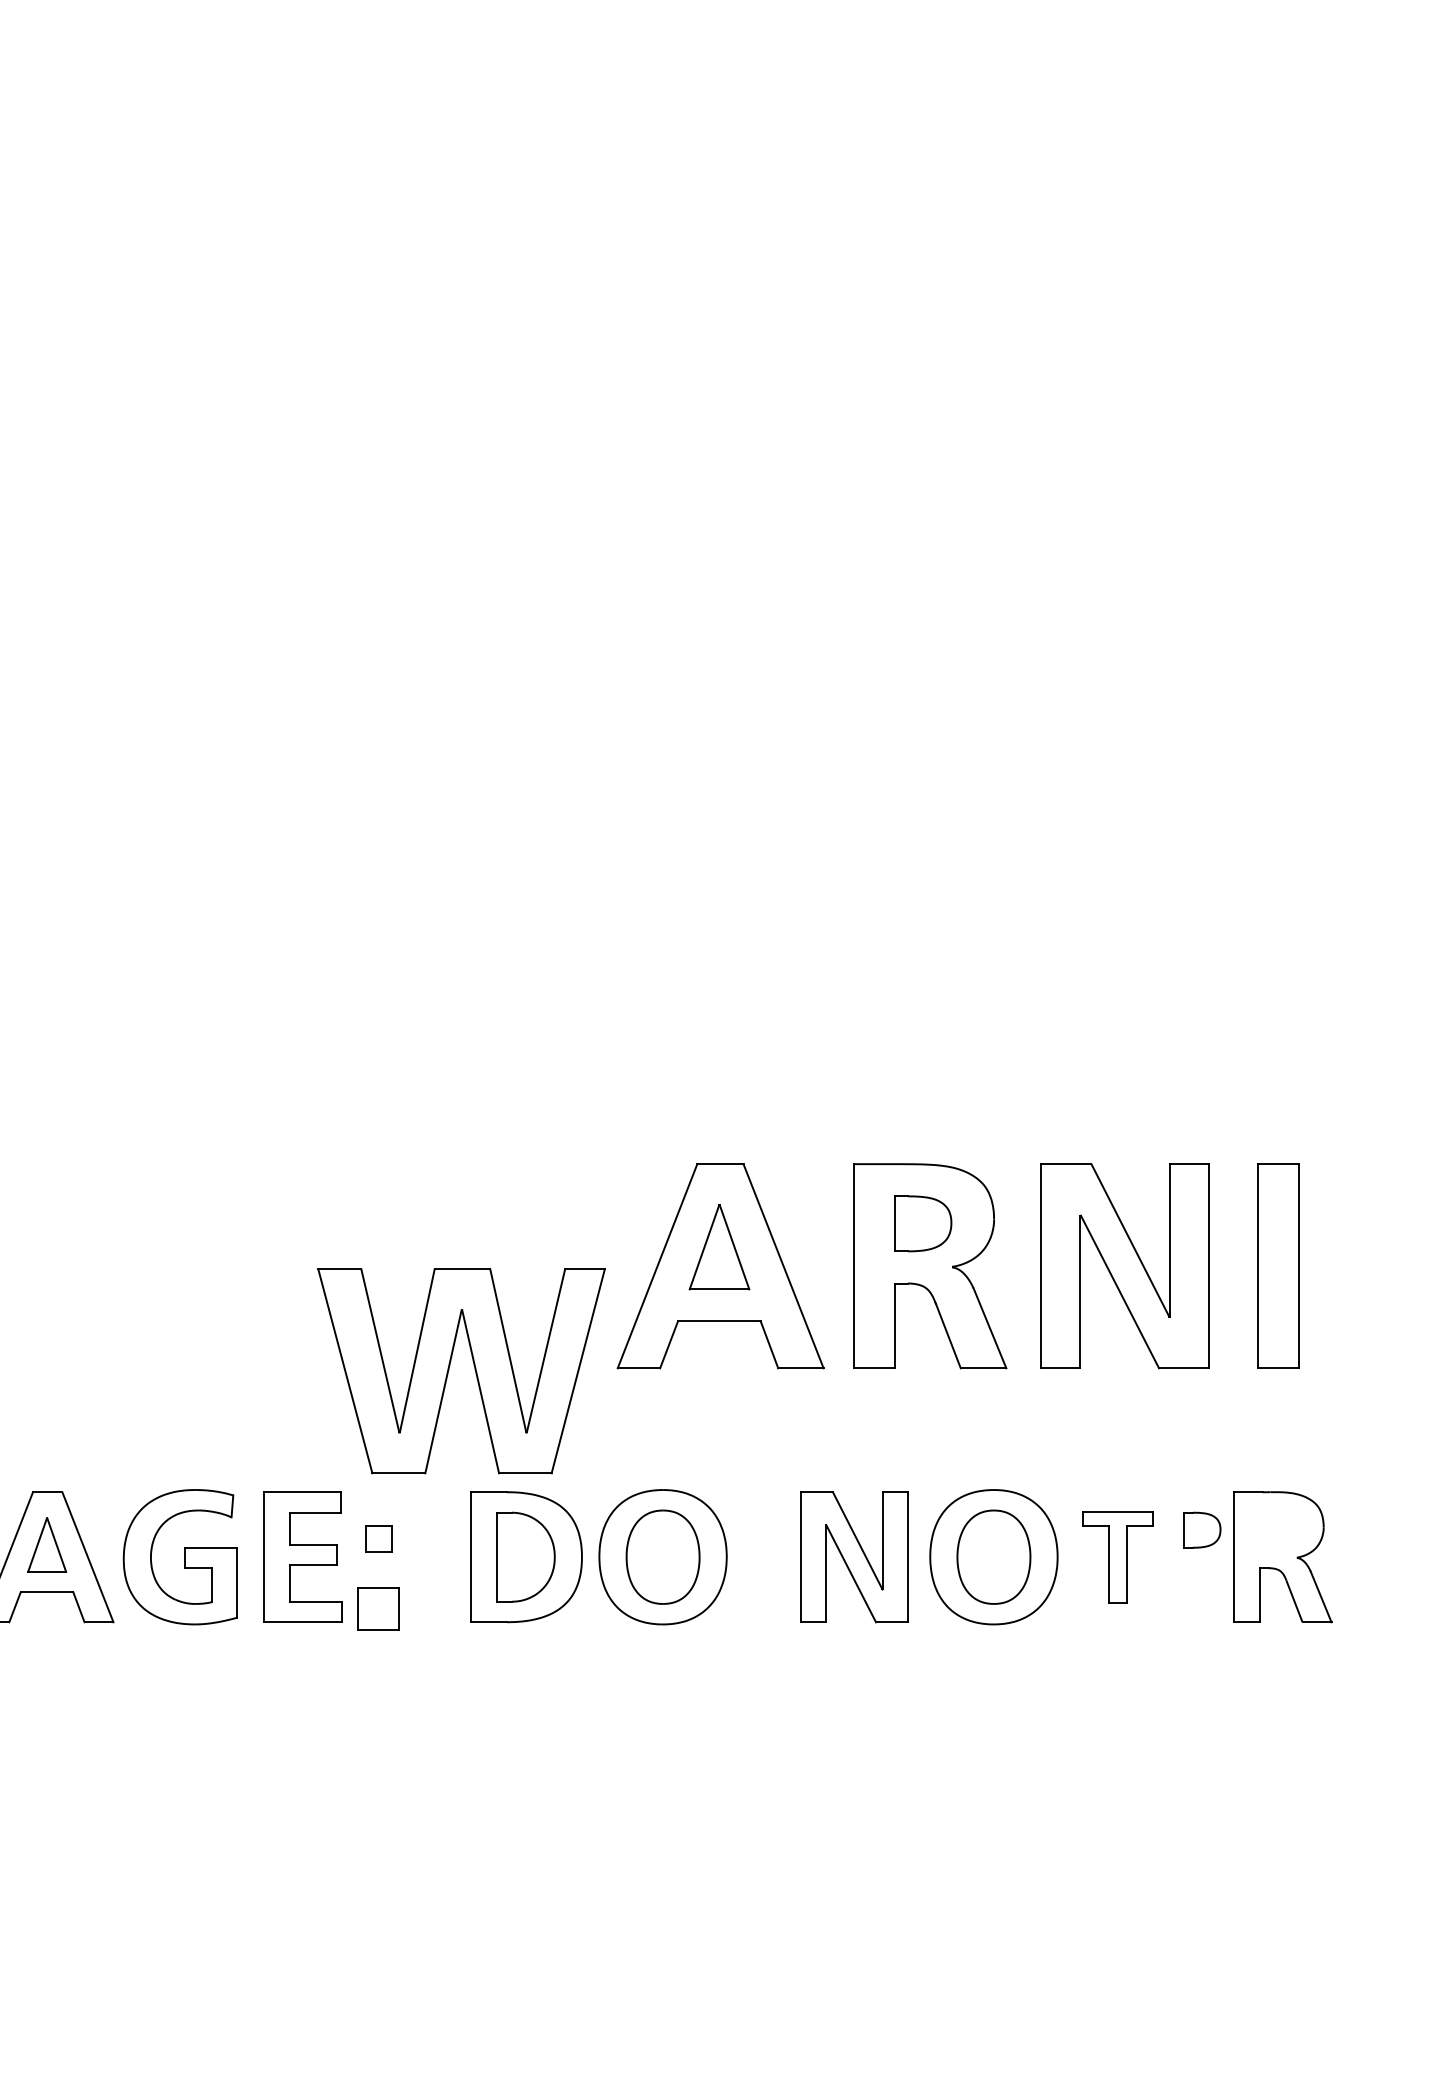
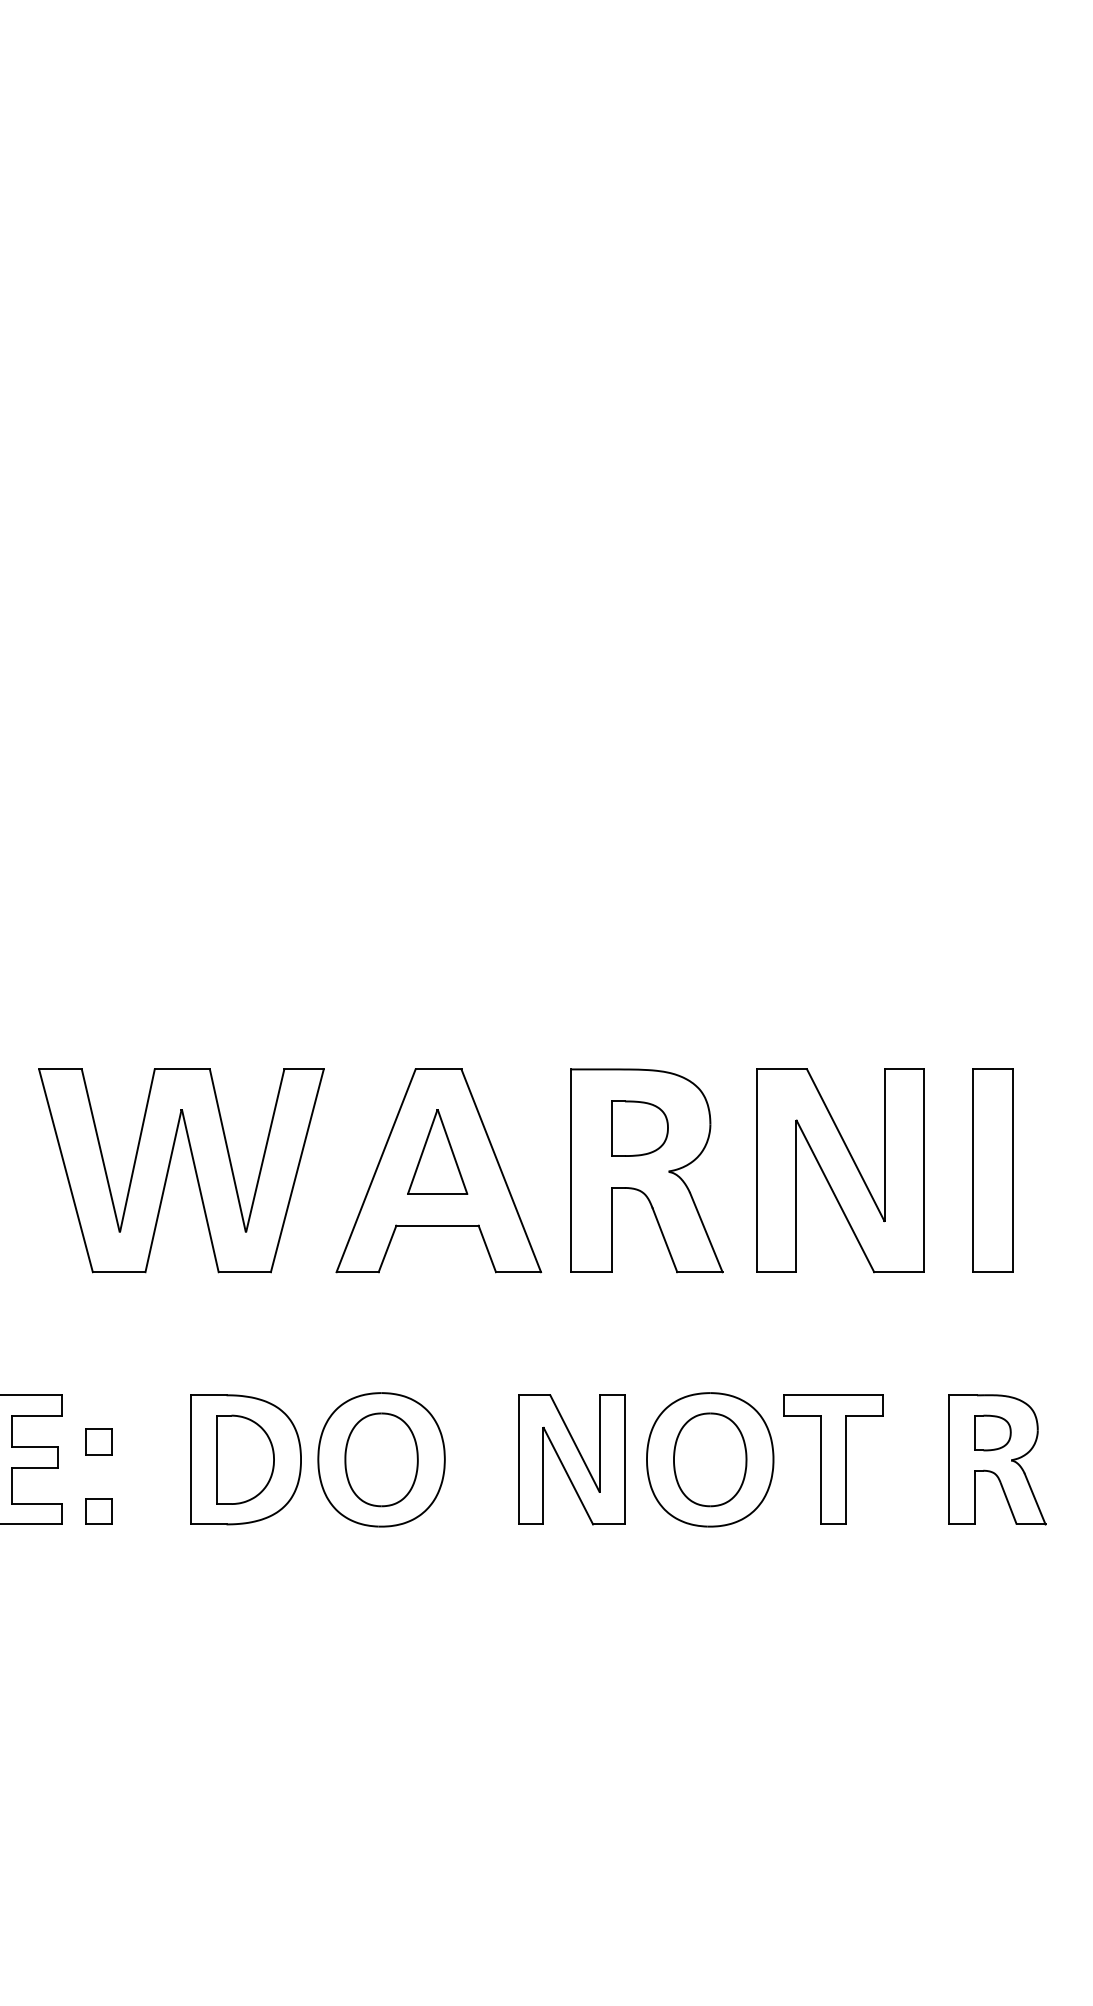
part: (449, 1370) -> (169, 1170), moved
part: (1202, 1529) -> (992, 1432), moved
part: (1117, 1556) -> (832, 1459), size x1.43
part: (378, 1608) -> (98, 1510), size x0.62

